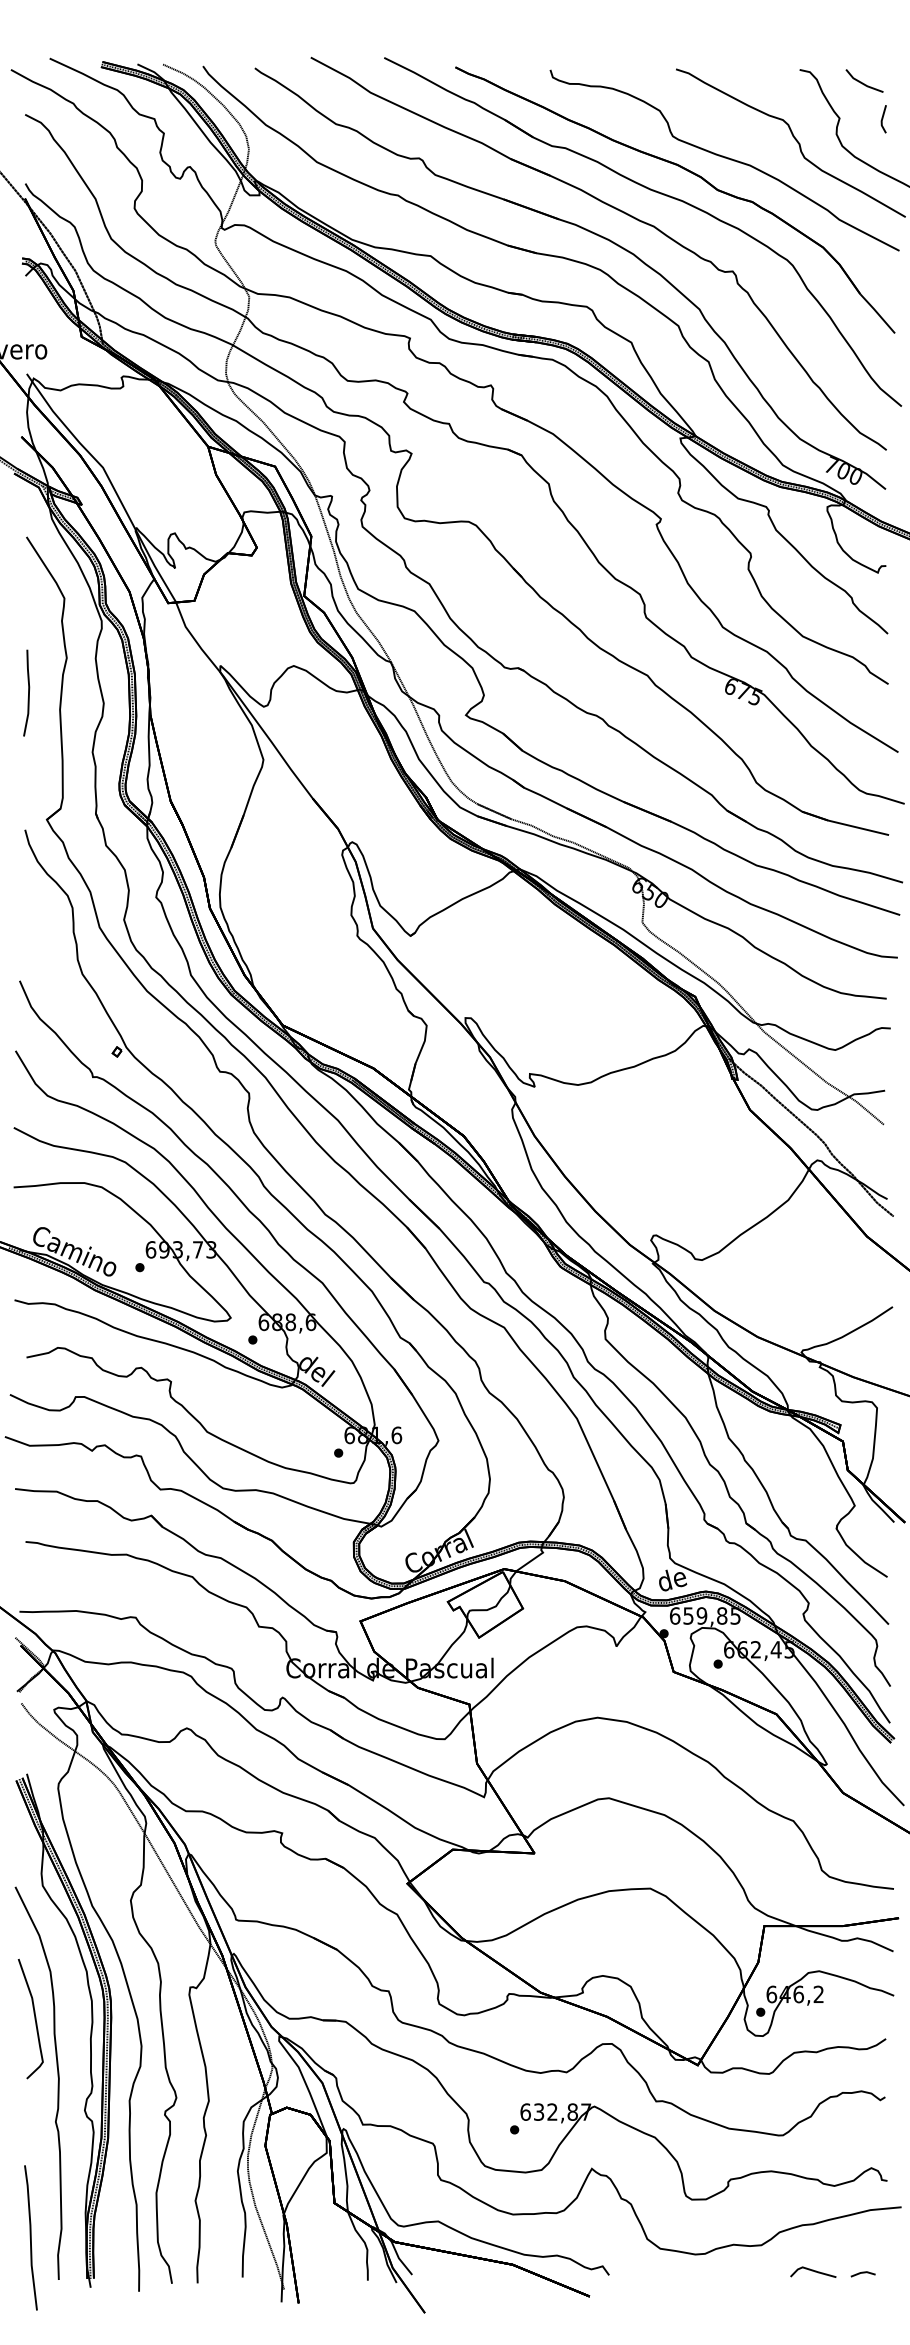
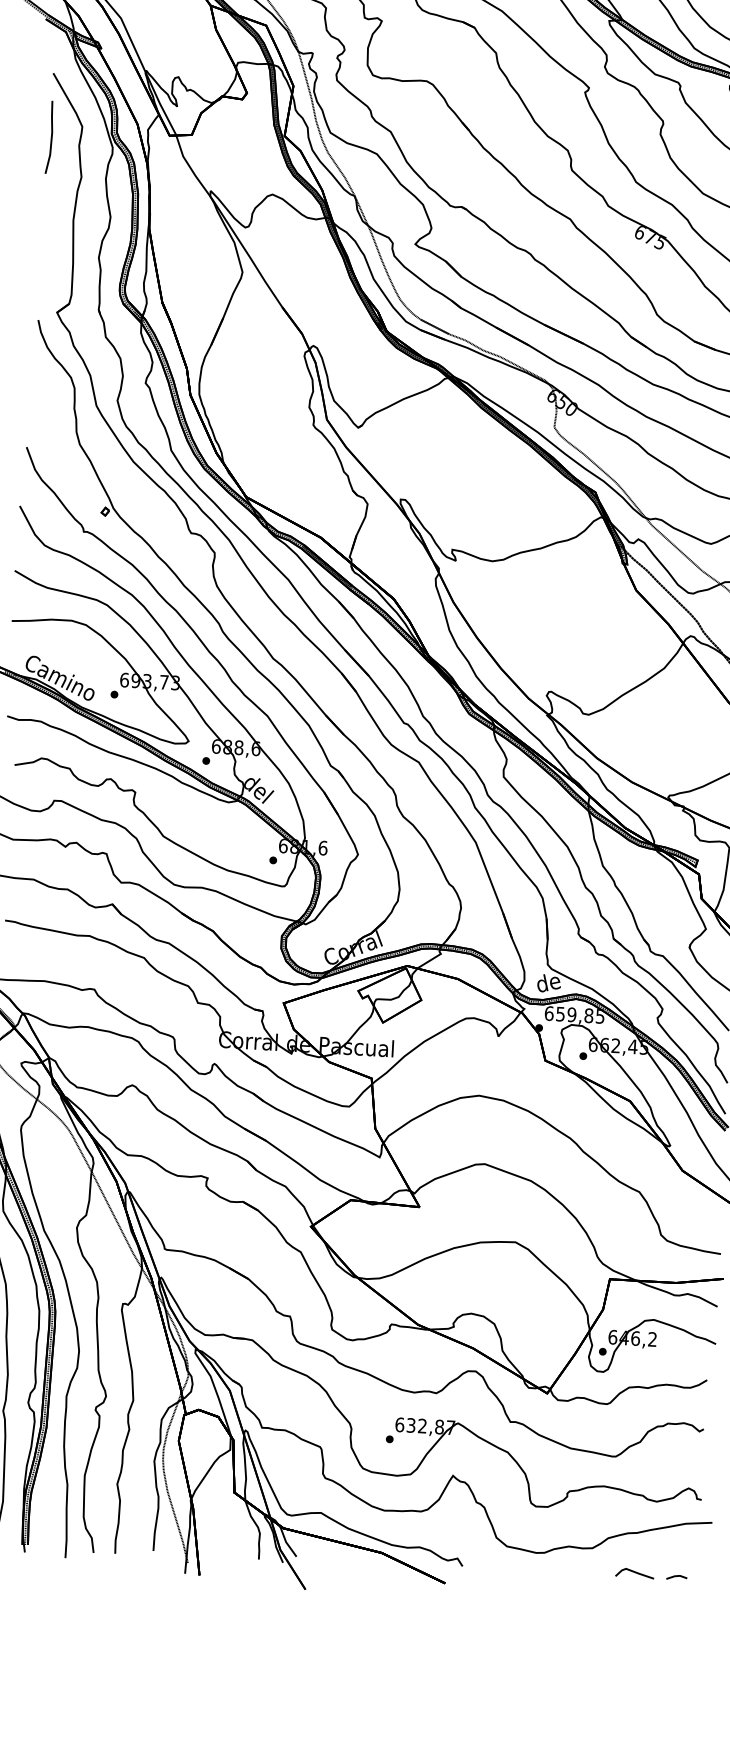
line: (28, 692) -> (51, 136), moved

